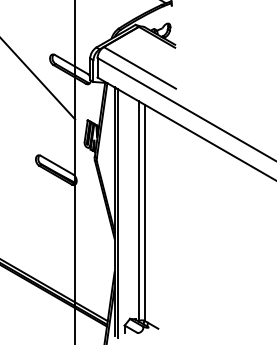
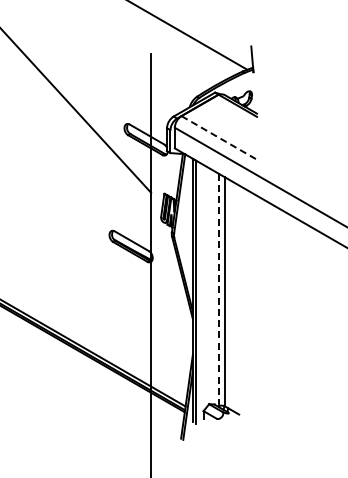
line: (140, 68) -> (220, 138), solid -> dashed
line: (138, 211) -> (218, 290), solid -> dashed

